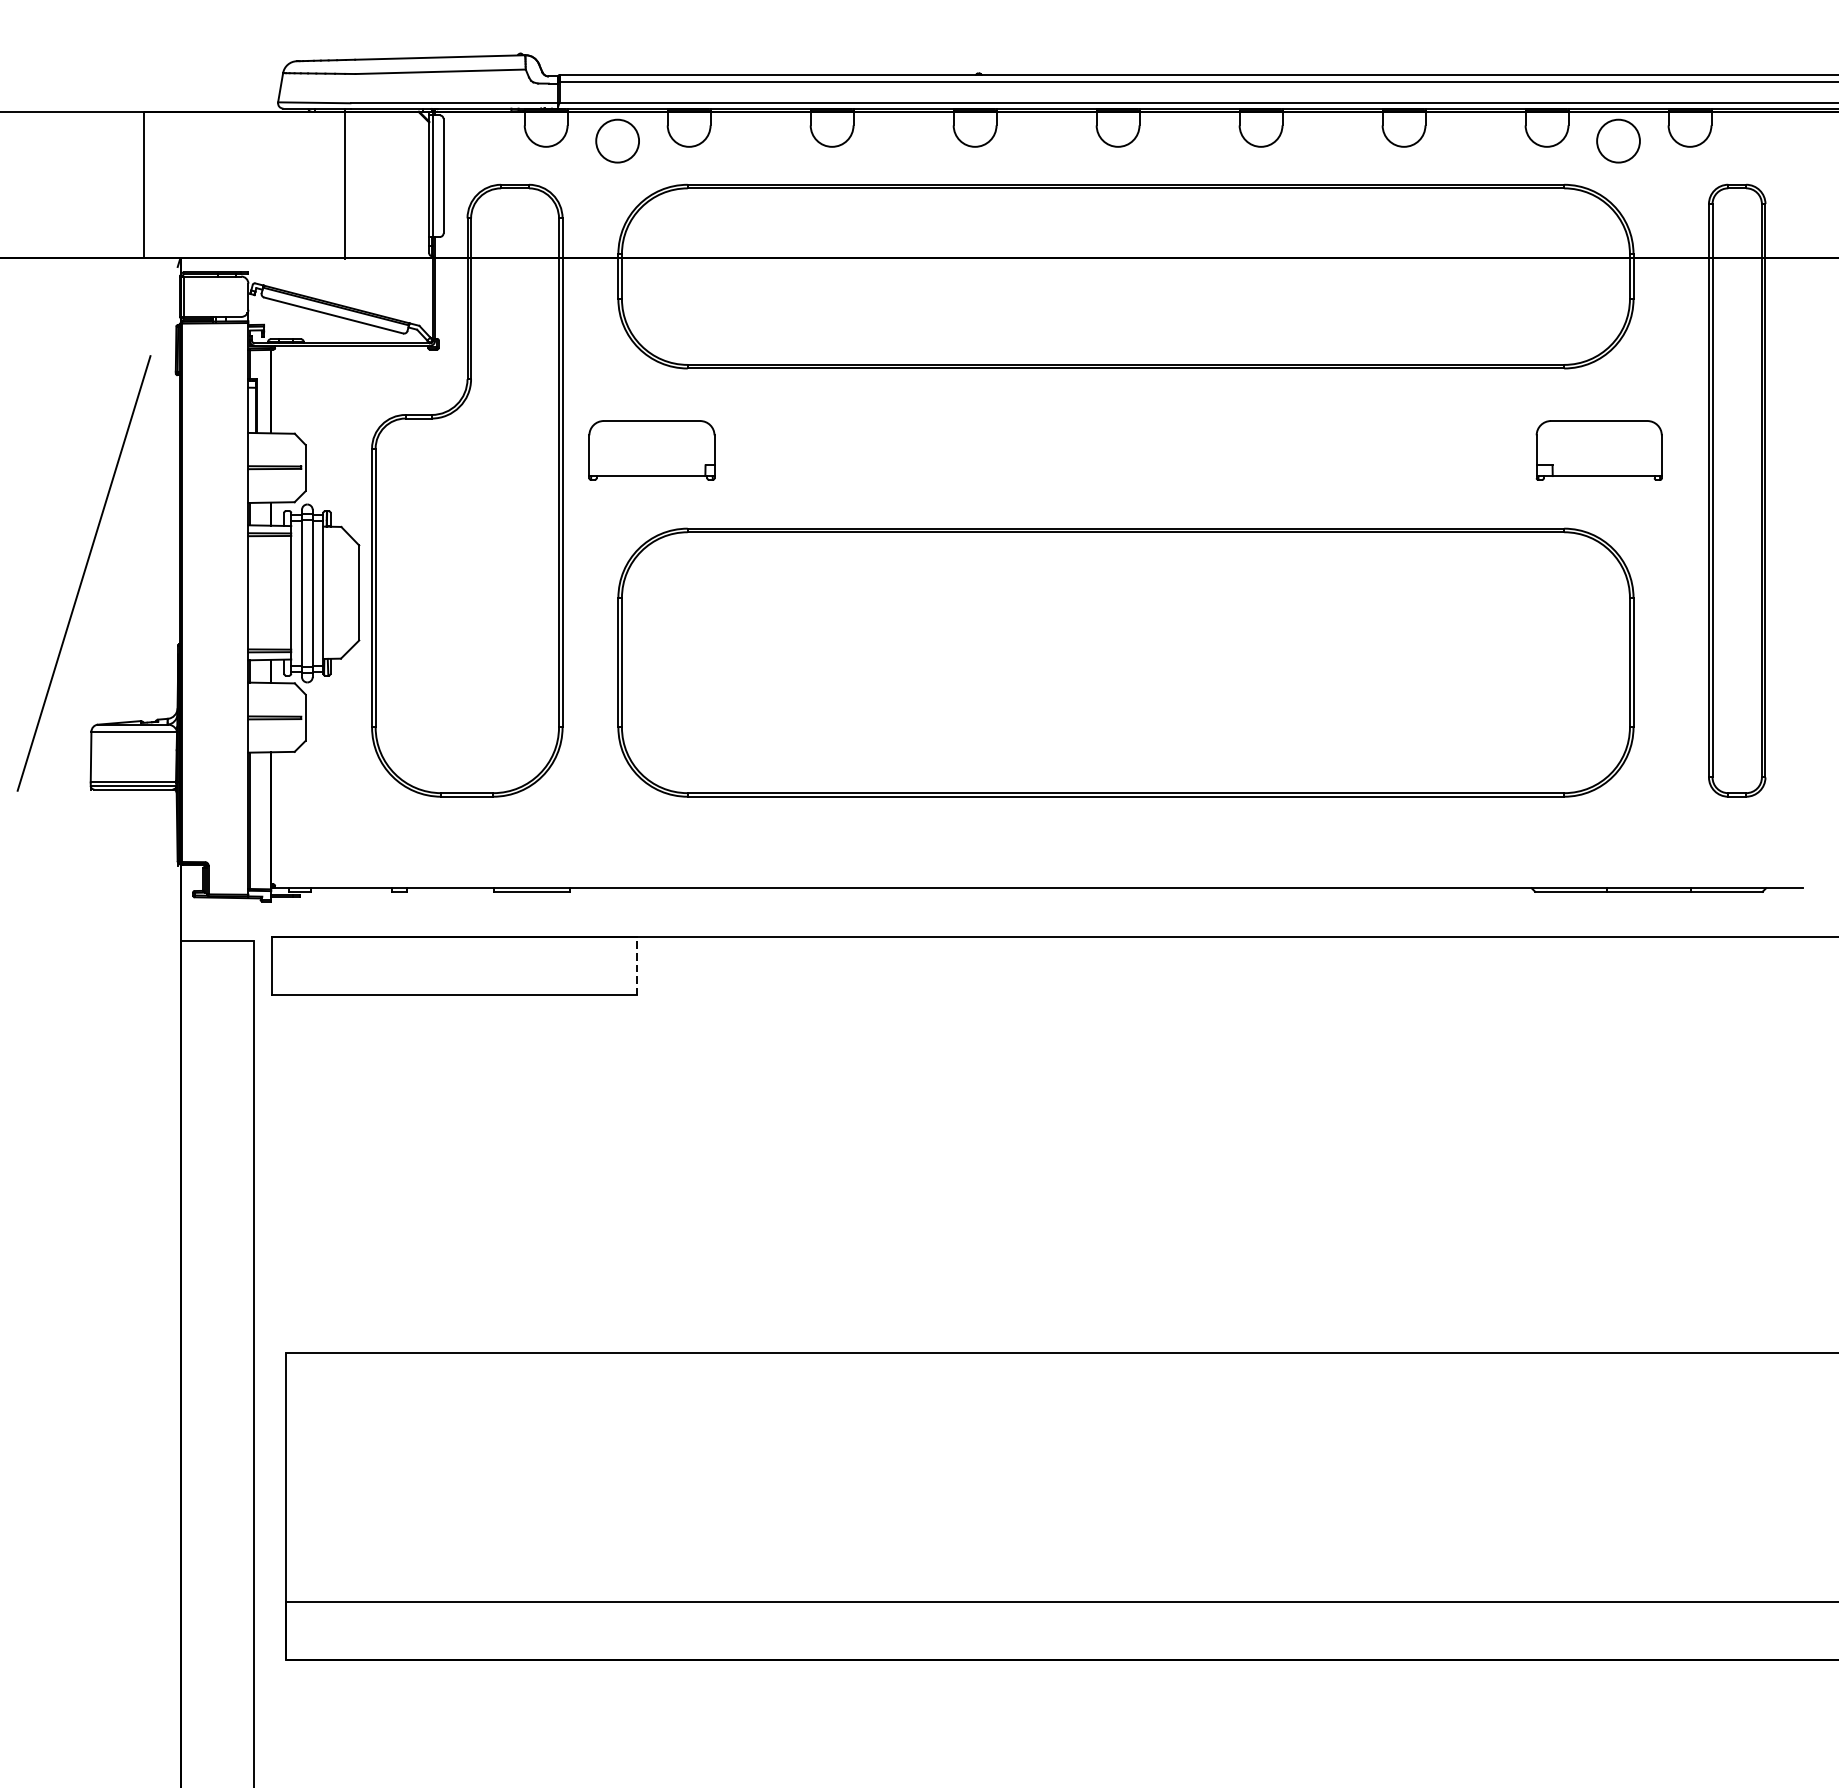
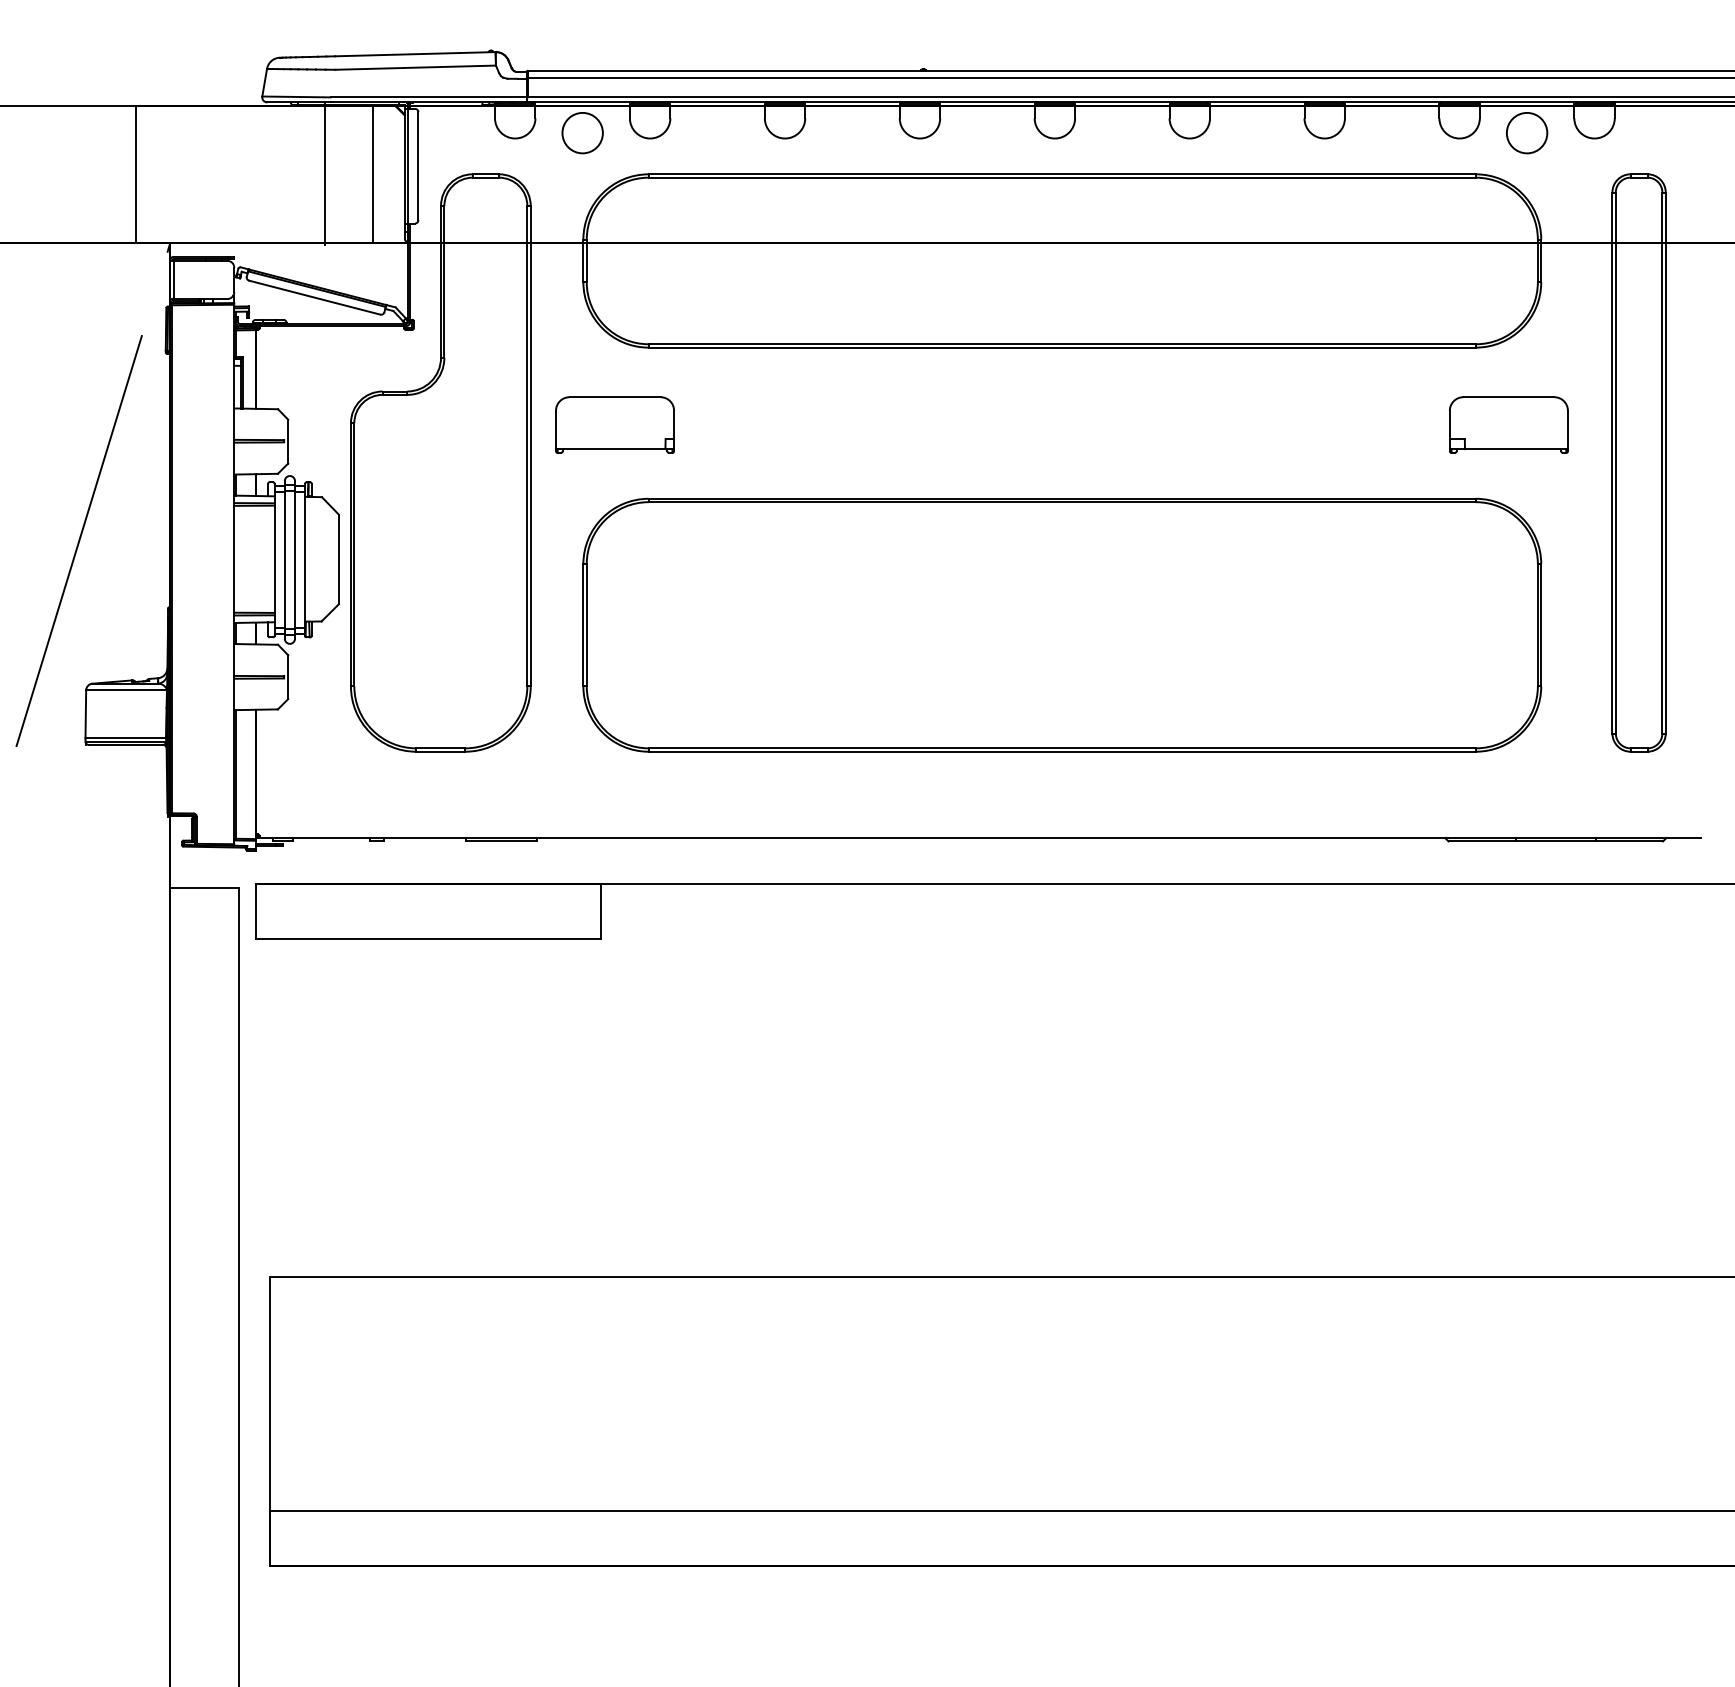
line: (395, 184) -> (373, 174), added
line: (636, 966) -> (600, 911), dashed -> solid

